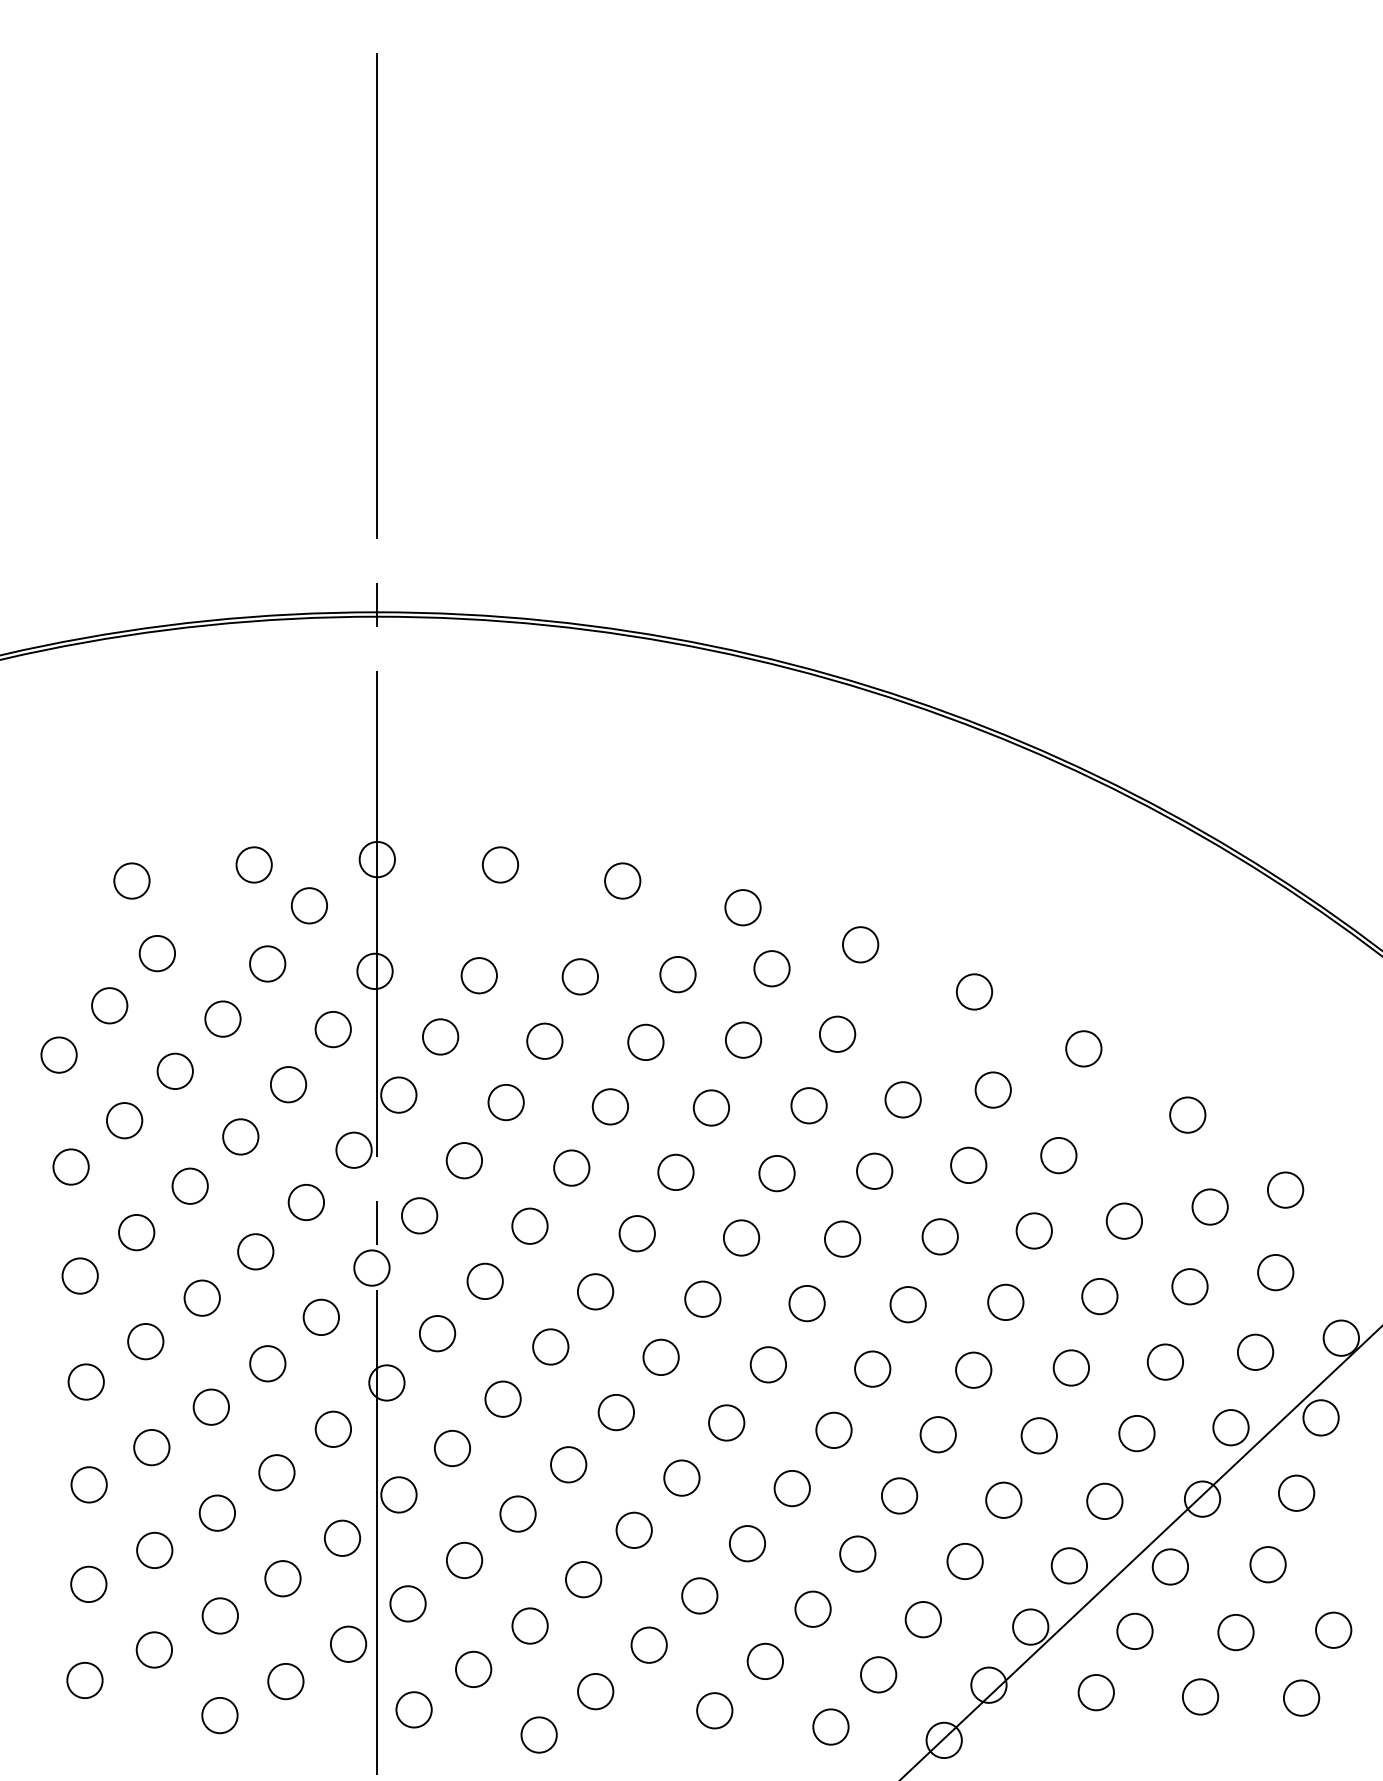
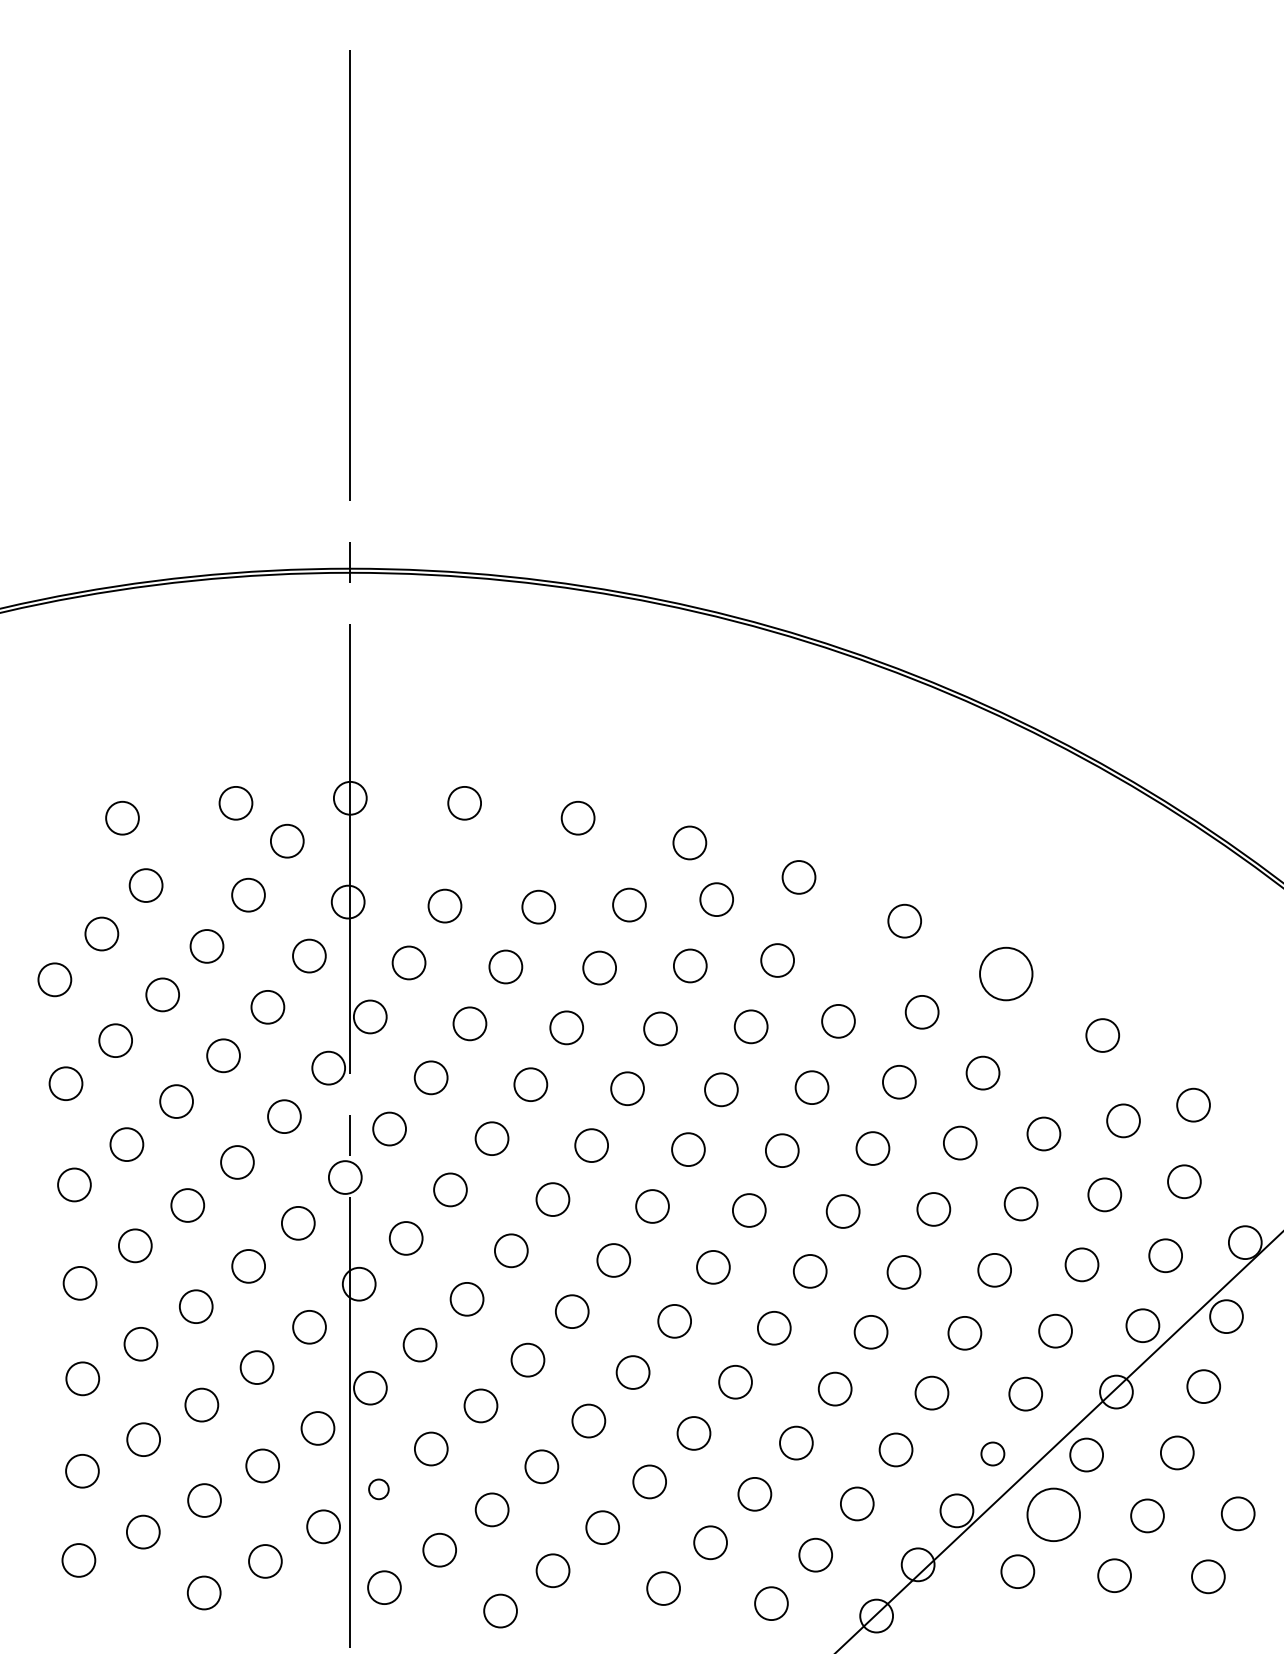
circle: (1083, 1048) -> (1005, 973), size x1.6
circle: (1069, 1565) -> (992, 1453), size x0.7
circle: (407, 1604) -> (378, 1489), size x0.6
circle: (1134, 1631) -> (1053, 1514), size x1.6

